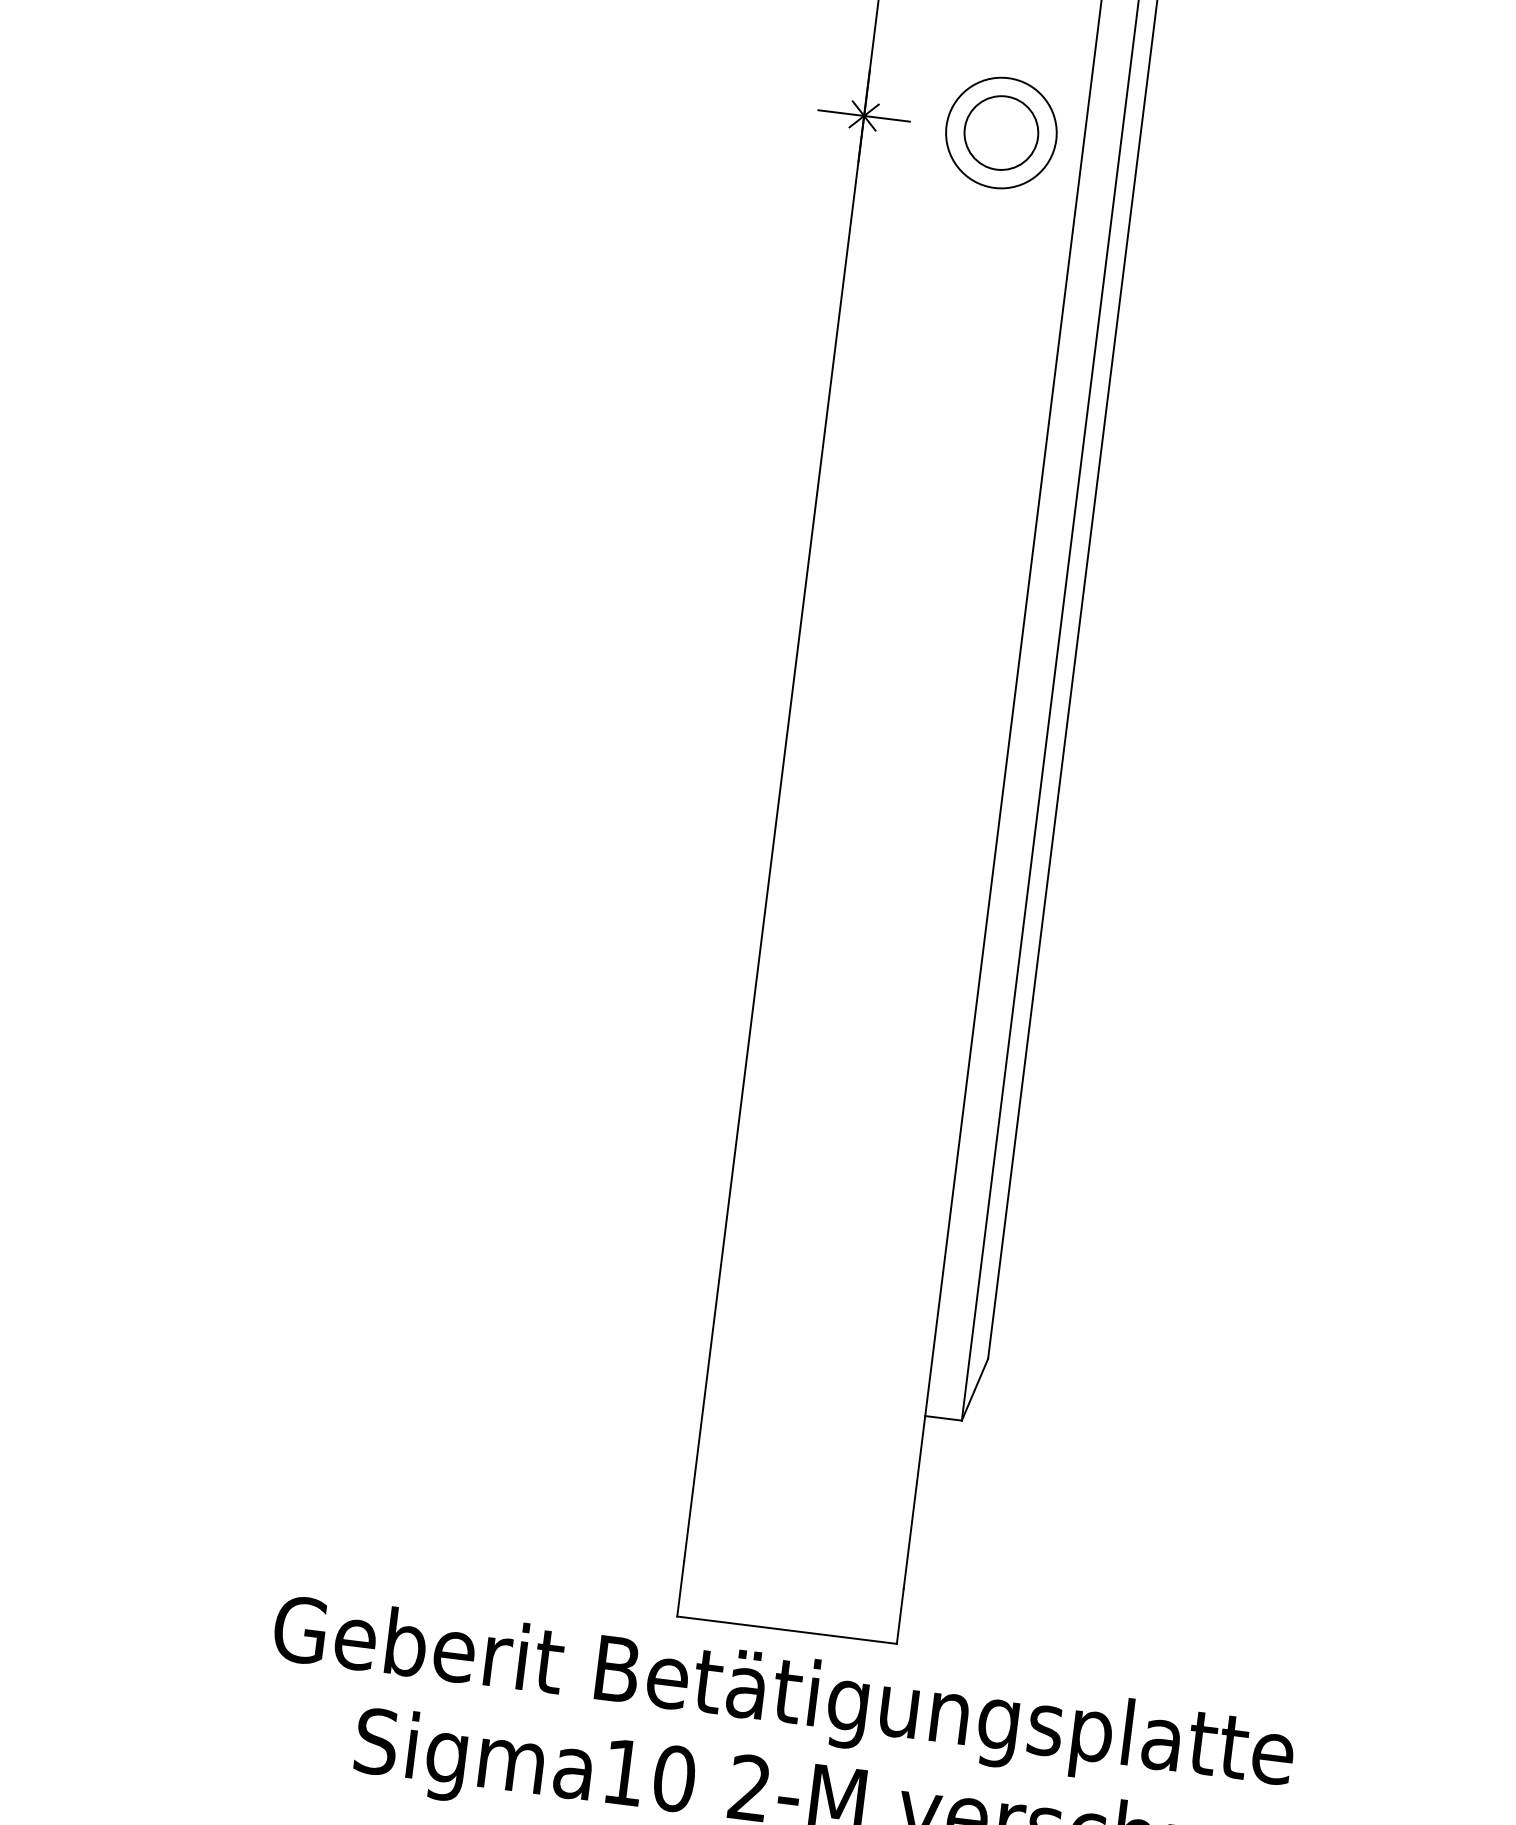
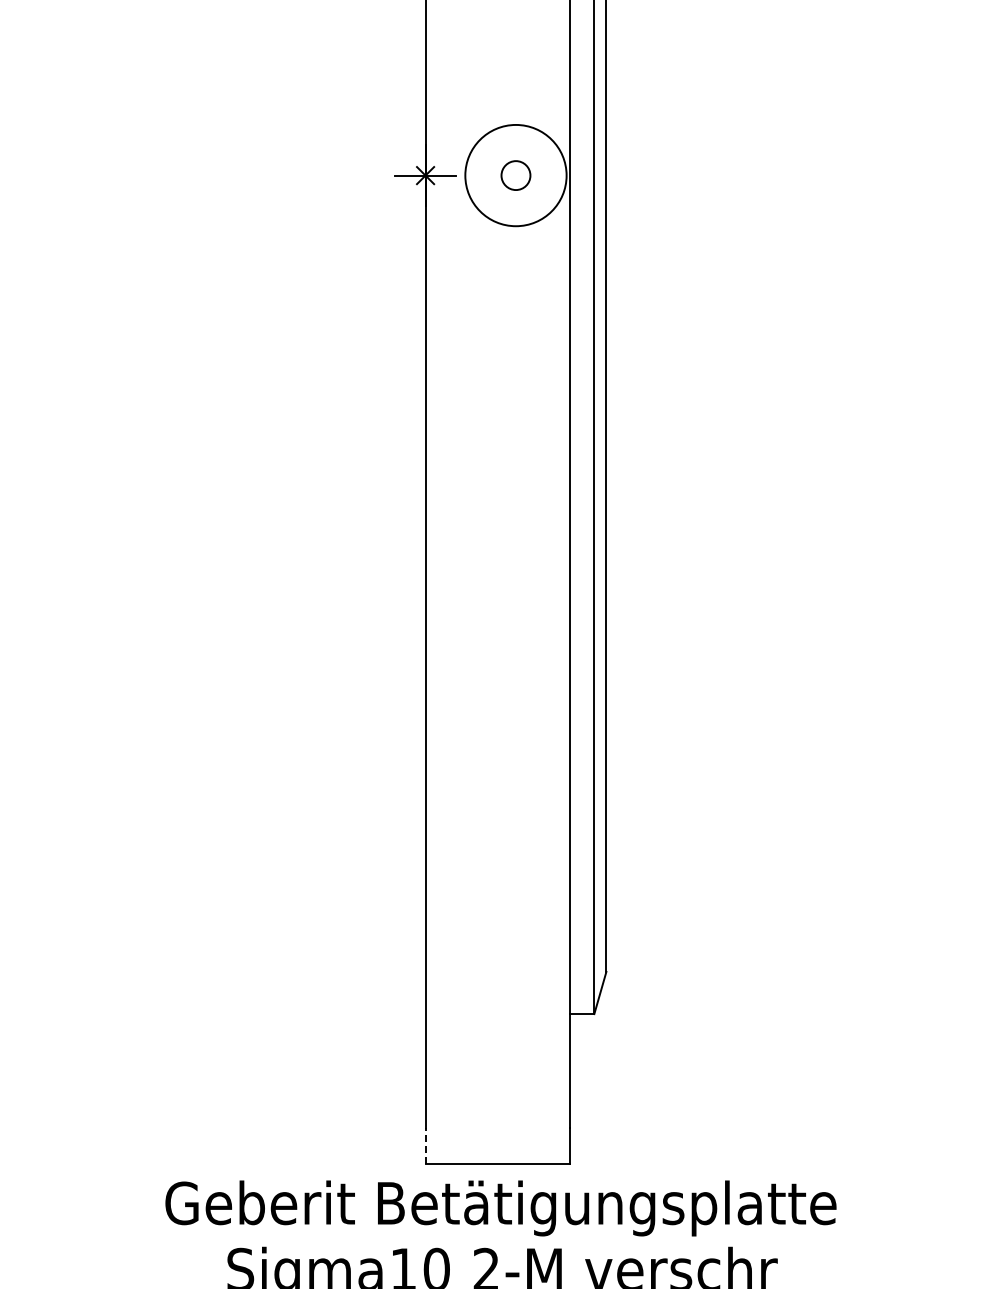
circle: (1000, 132) -> (515, 175), size x0.6
circle: (1000, 132) -> (515, 175), size x1.4
line: (680, 1588) -> (425, 1145), solid -> dashed

